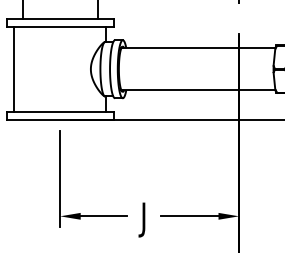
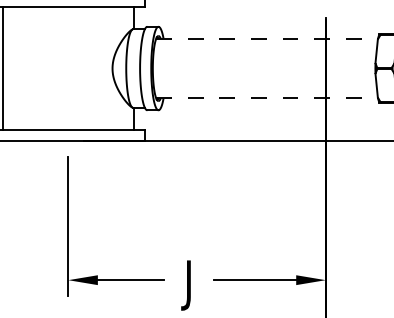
line: (198, 48) -> (267, 38), solid -> dashed
line: (198, 90) -> (267, 99), solid -> dashed

